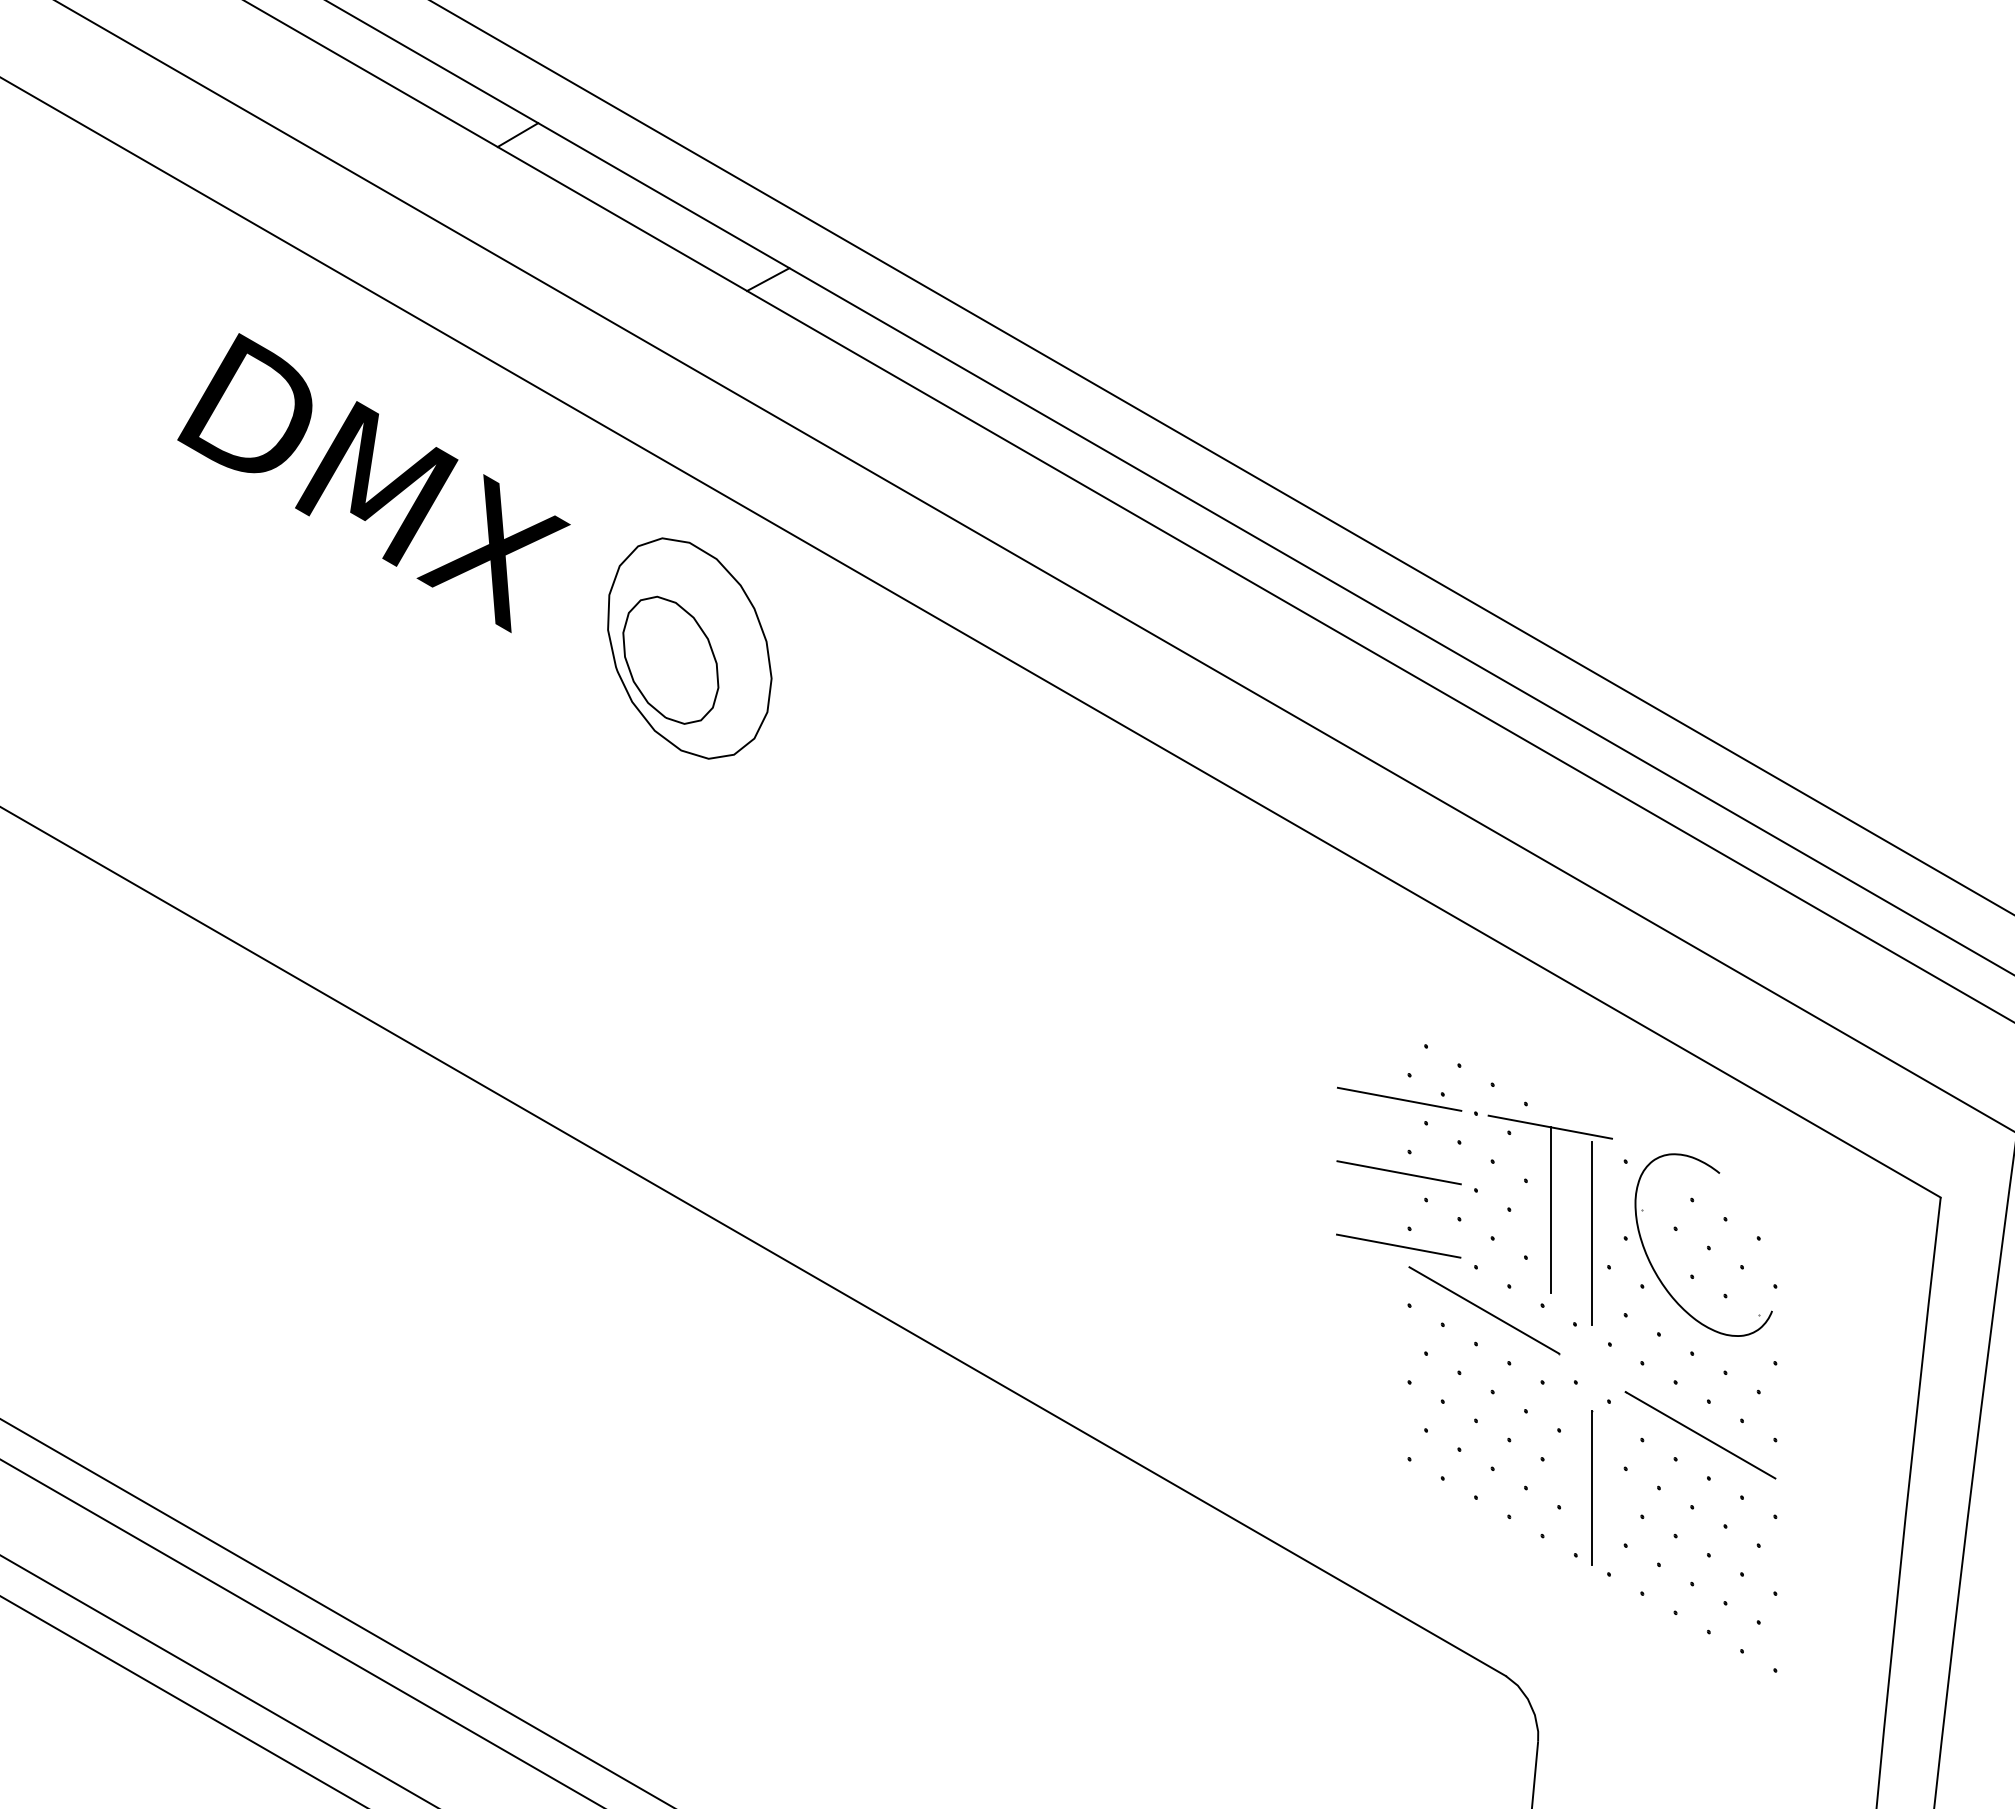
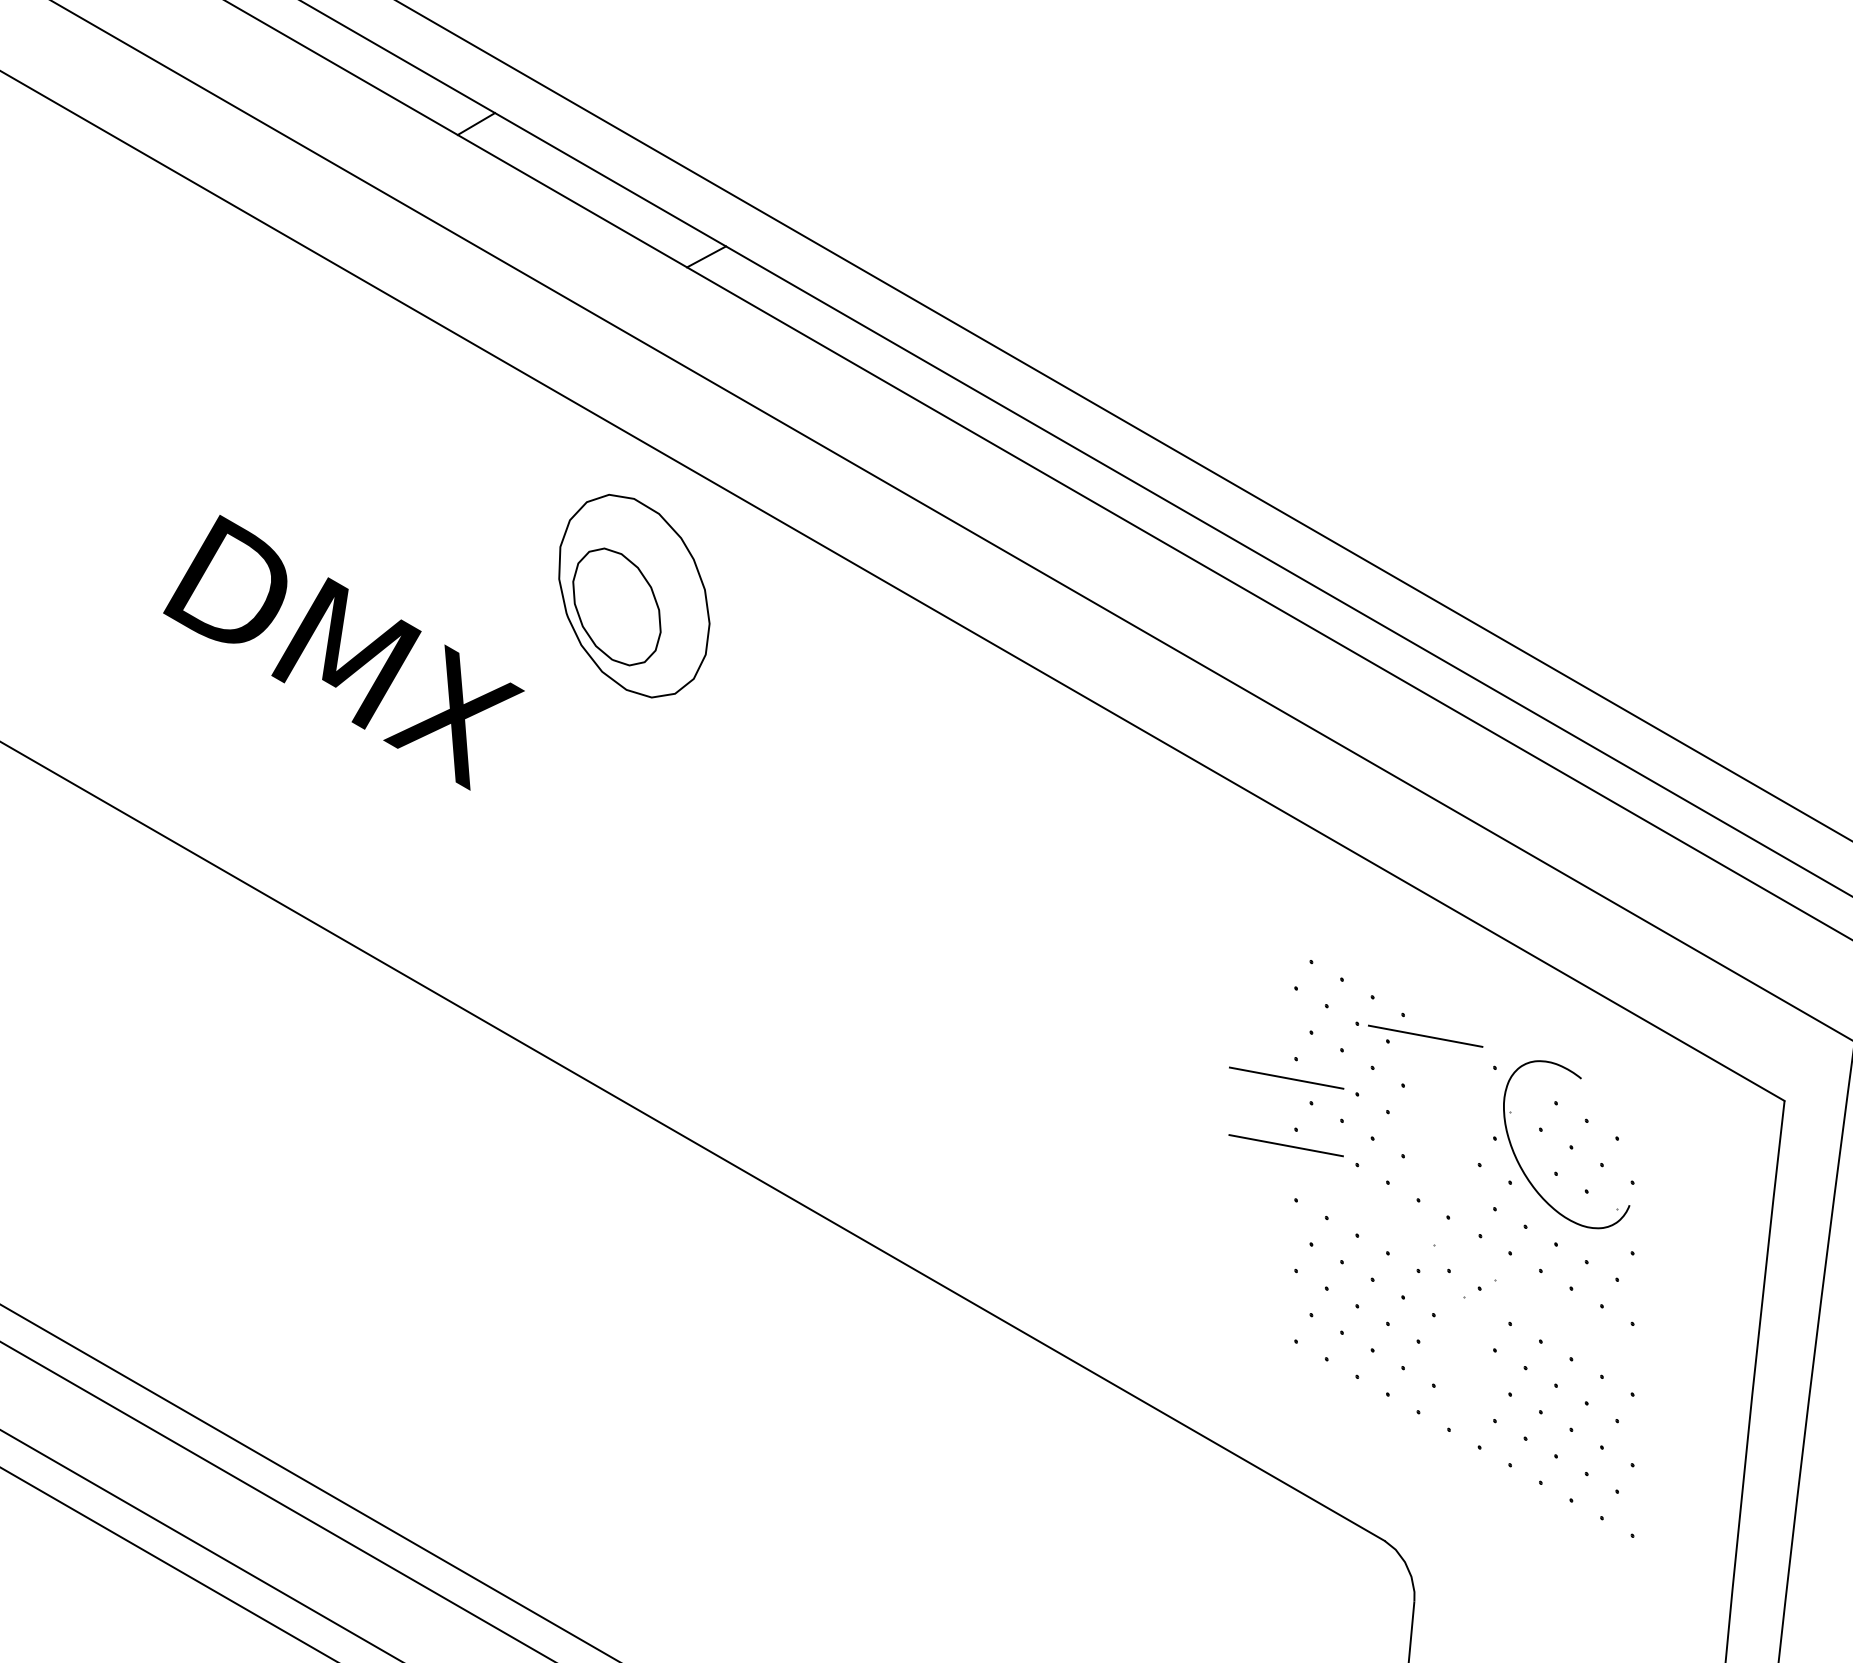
text: (373, 483) -> (343, 653), moved
line: (1399, 1098) -> (1286, 1009), removed
line: (1551, 1210) -> (1426, 1112), removed
line: (1592, 1233) -> (1464, 1134), removed
line: (1484, 1310) -> (1365, 1204), removed
line: (1700, 1435) -> (1563, 1319), removed
line: (1592, 1487) -> (1464, 1367), removed

